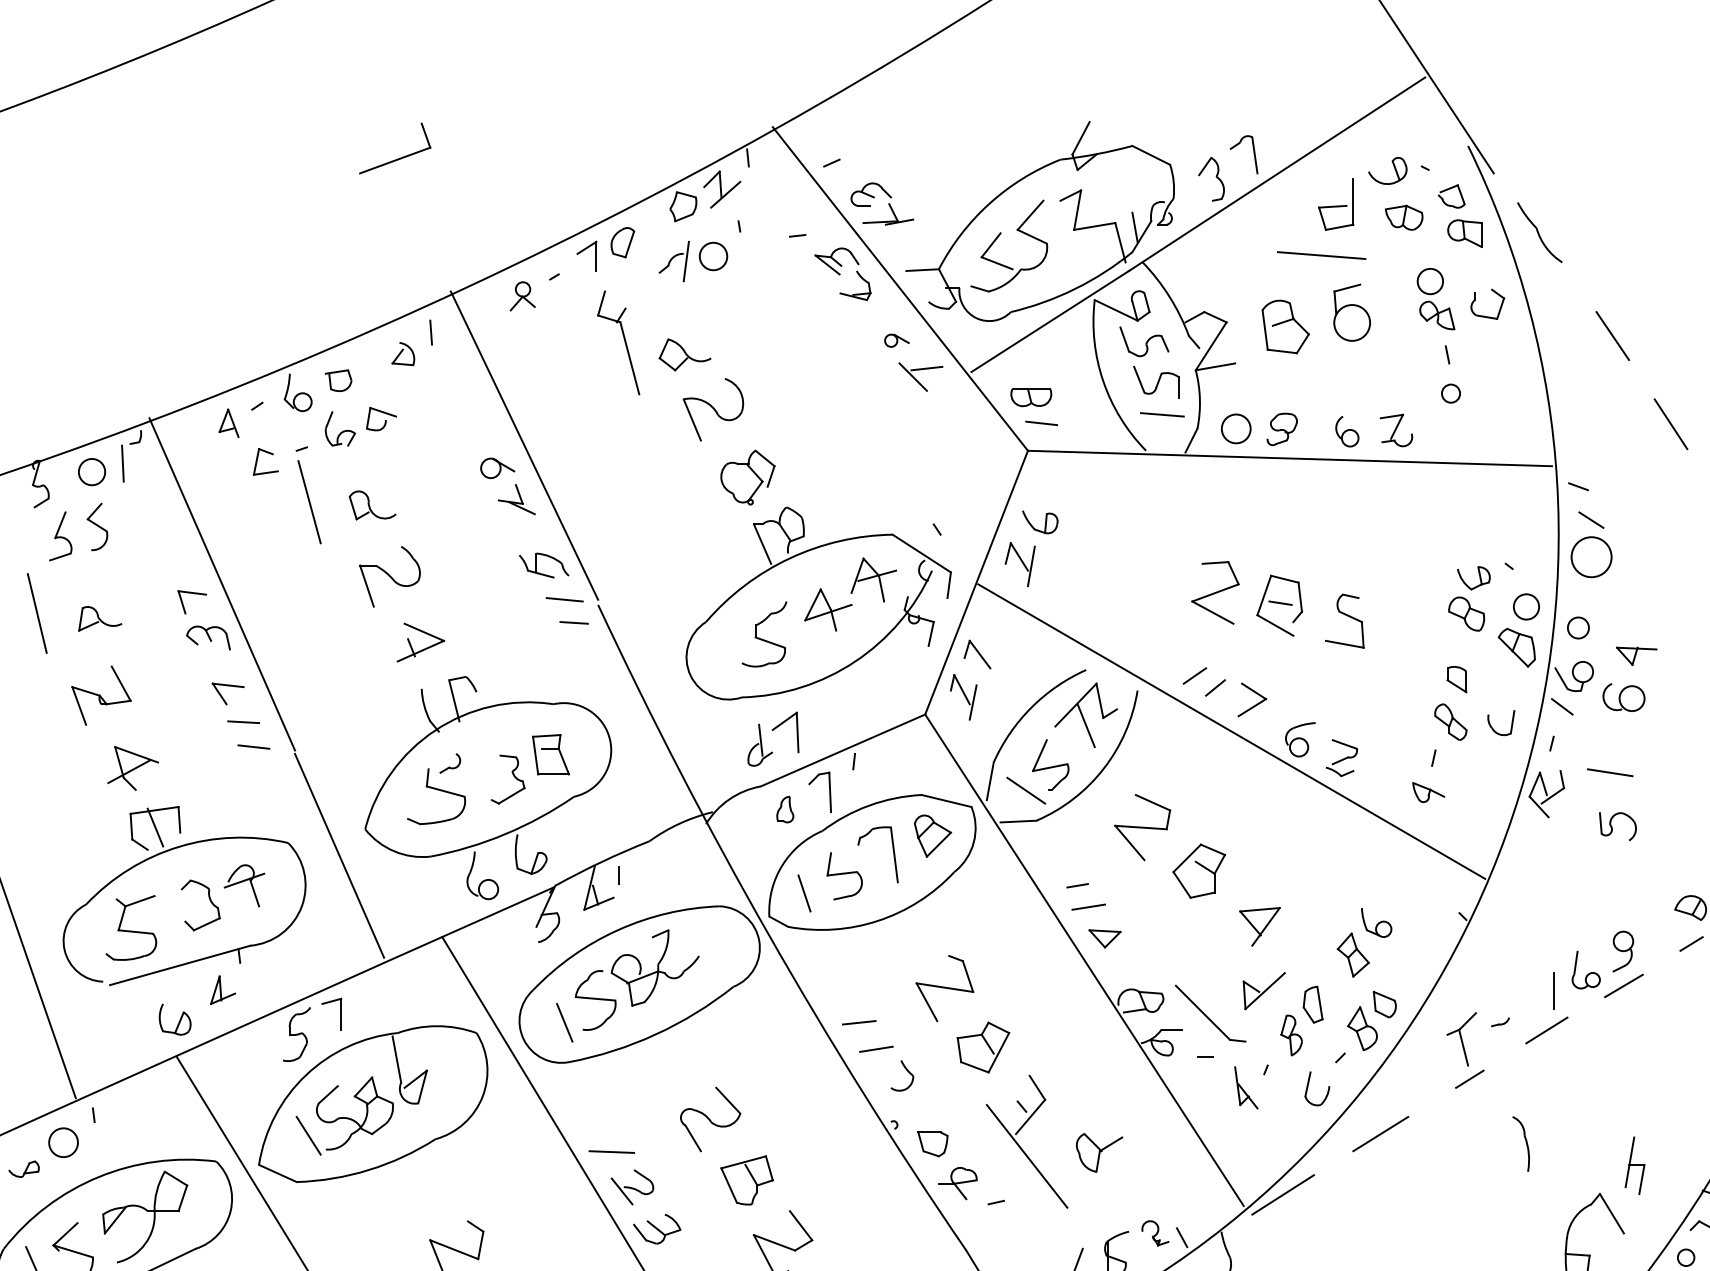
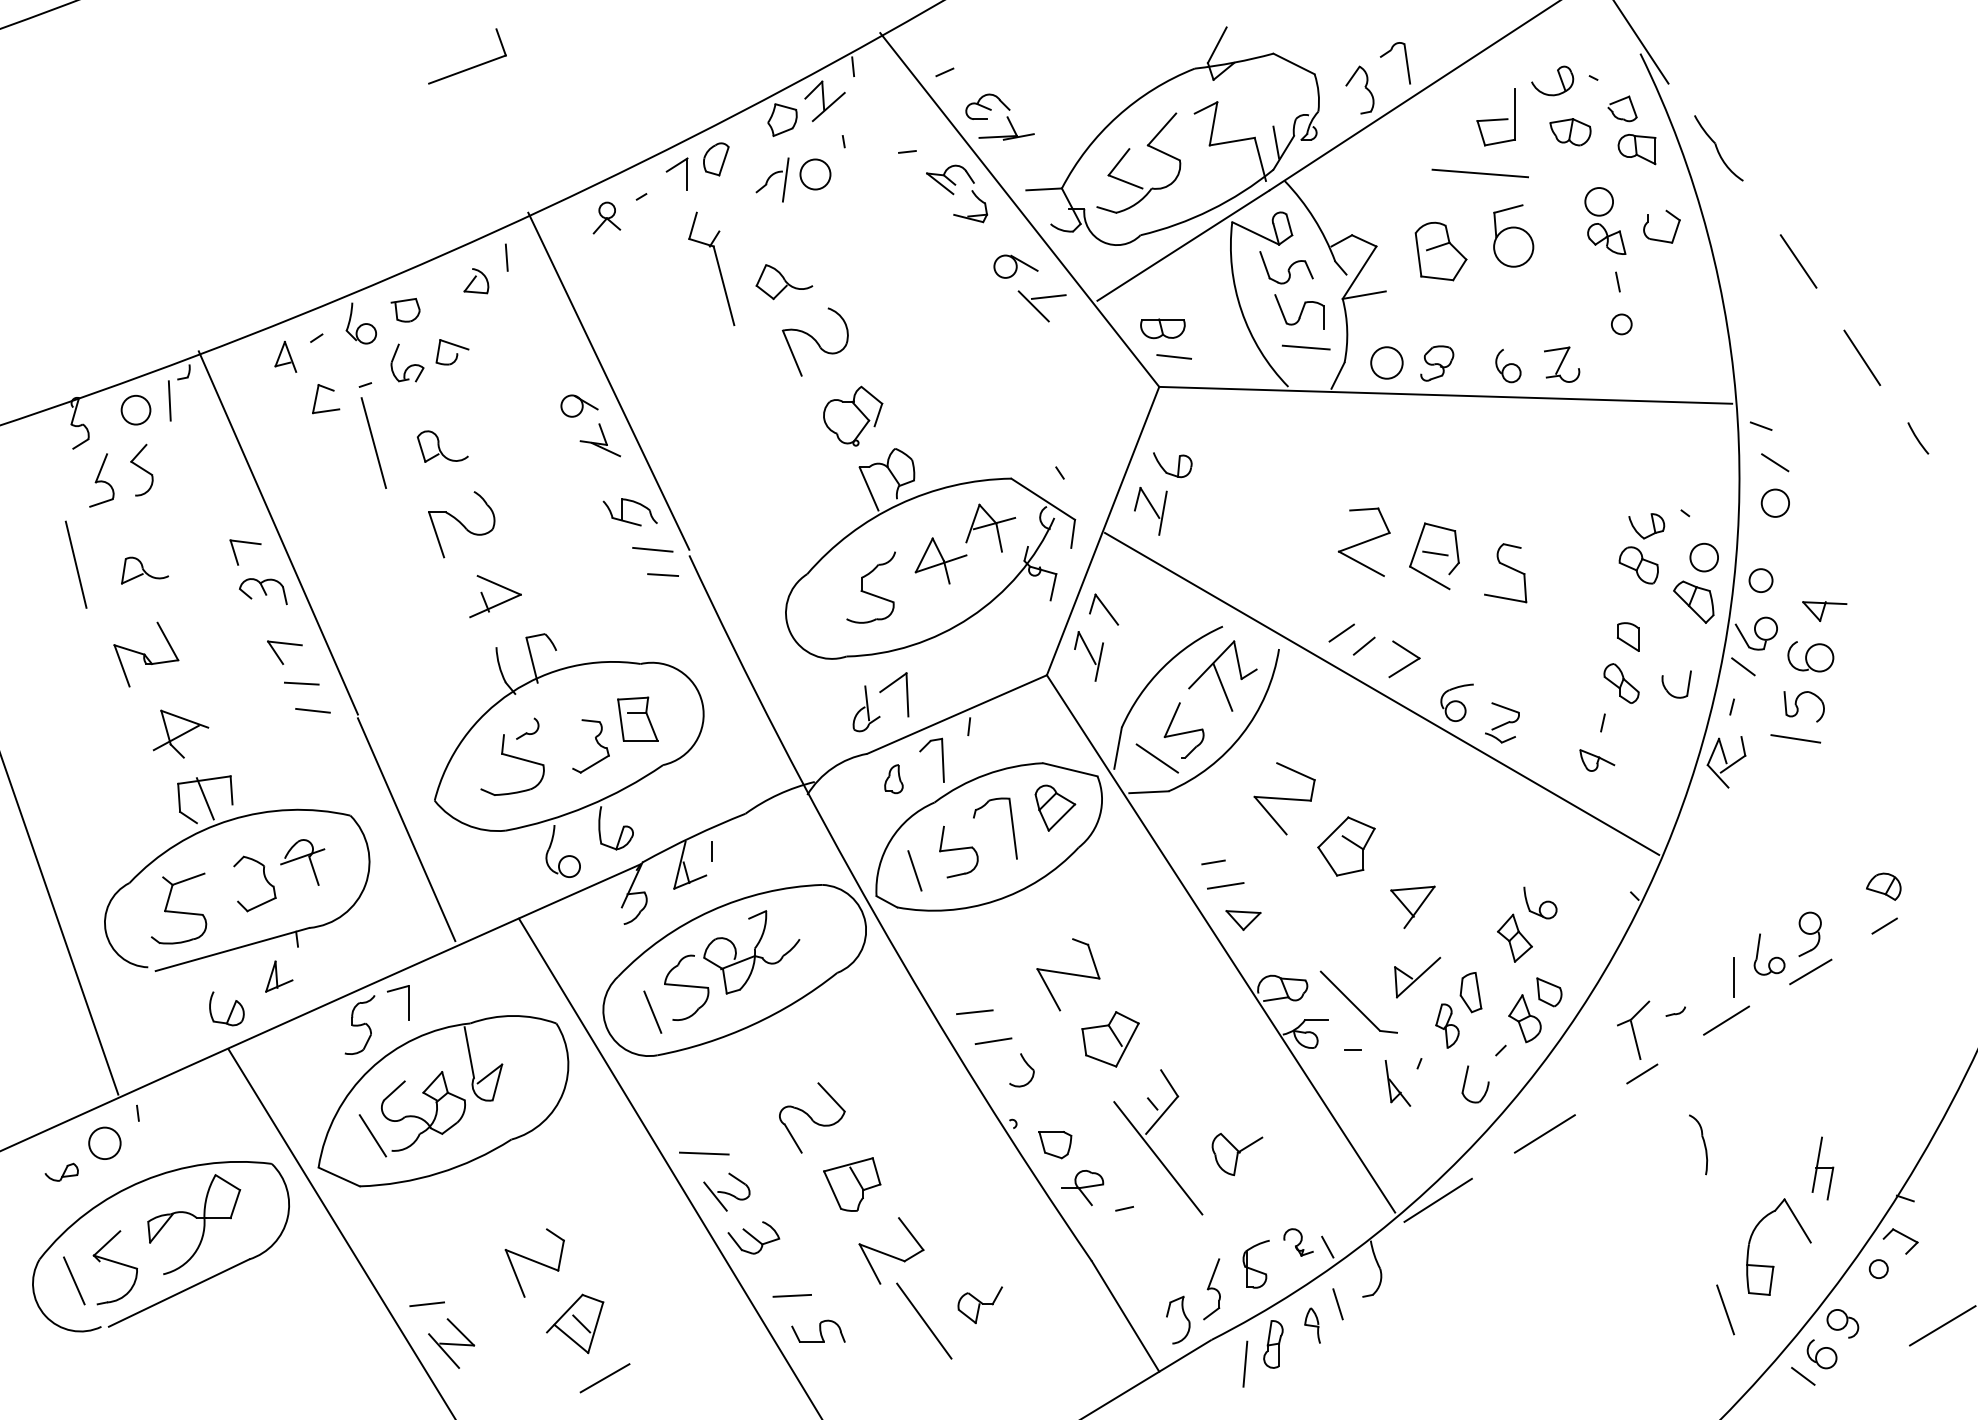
part: (896, 340) -> (1015, 266), size x1.67
circle: (1591, 556) -> (1775, 502), size x0.62
part: (1617, 826) -> (1803, 706), moved

